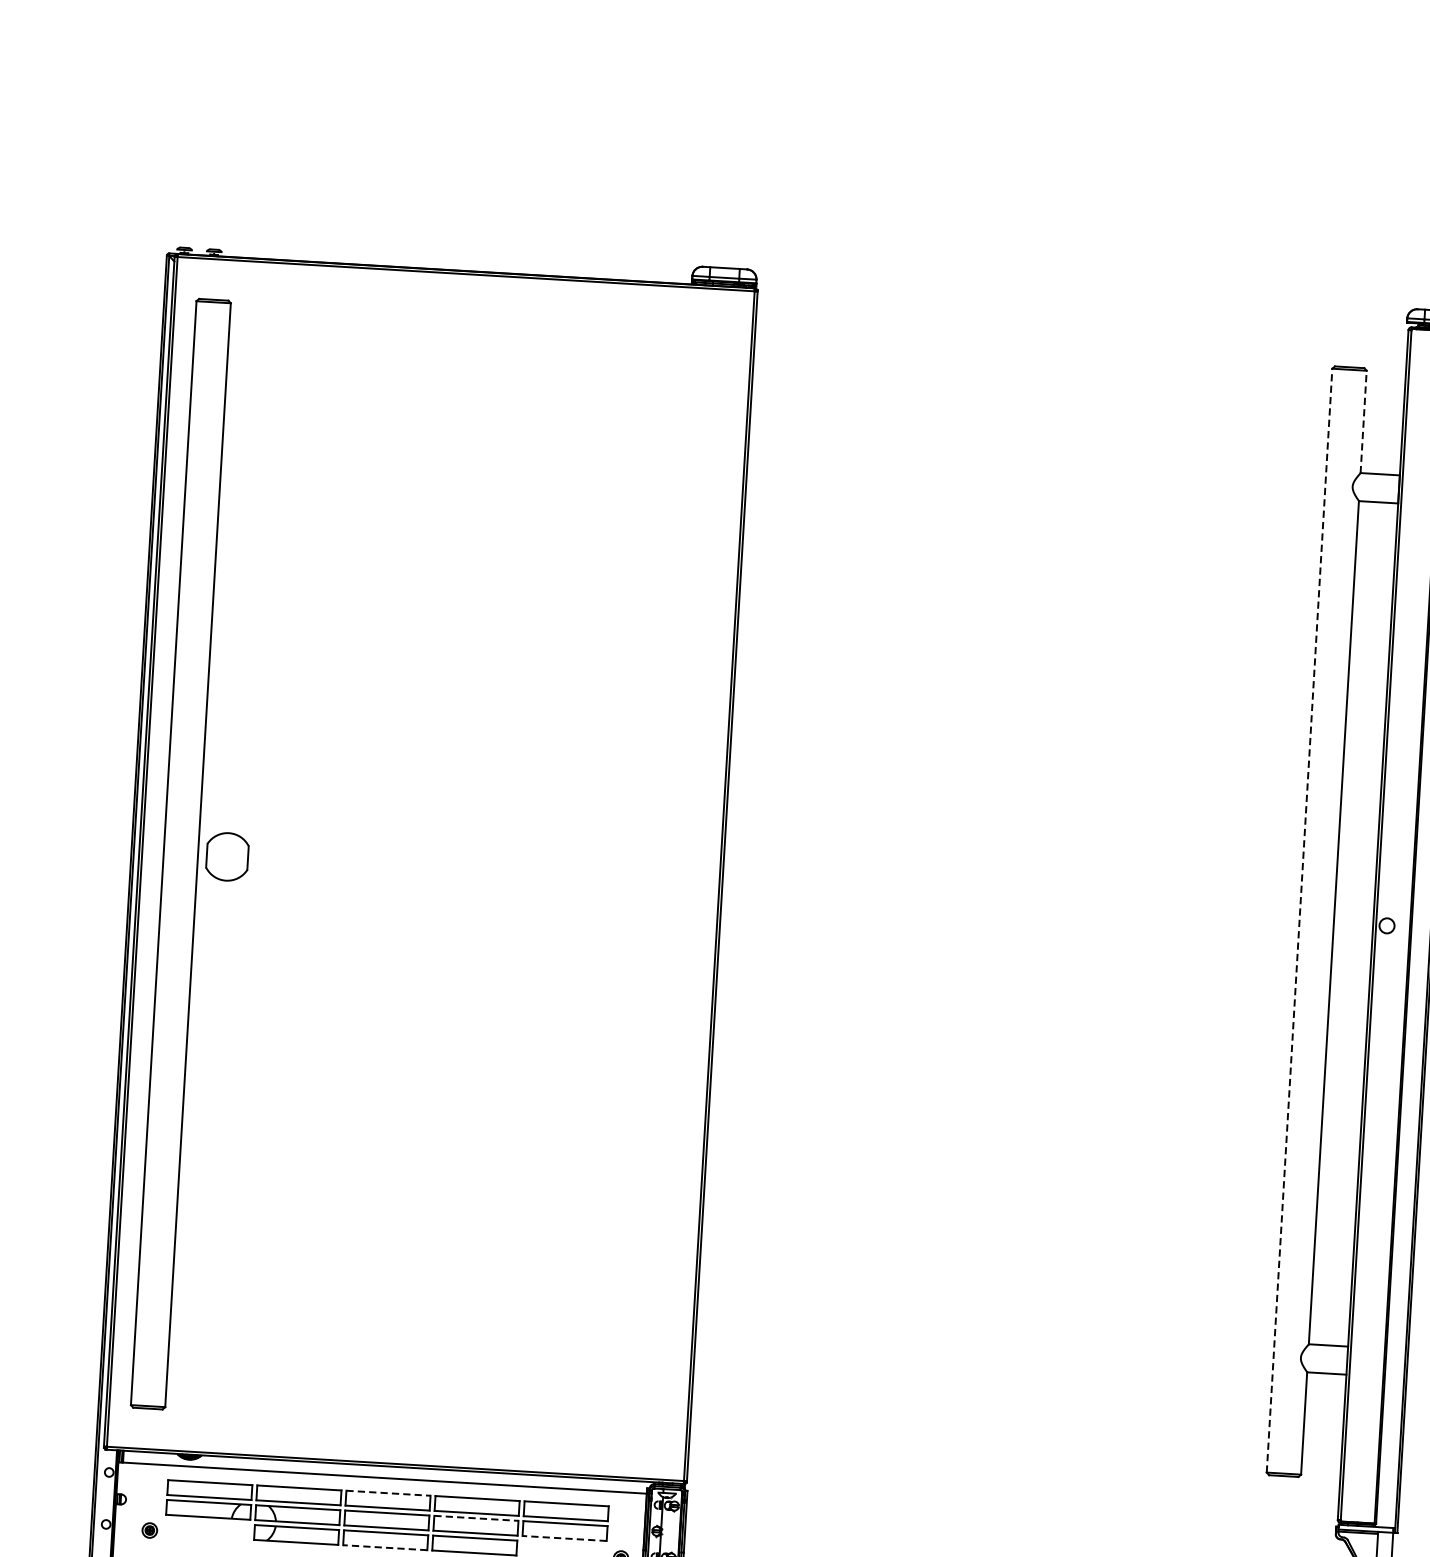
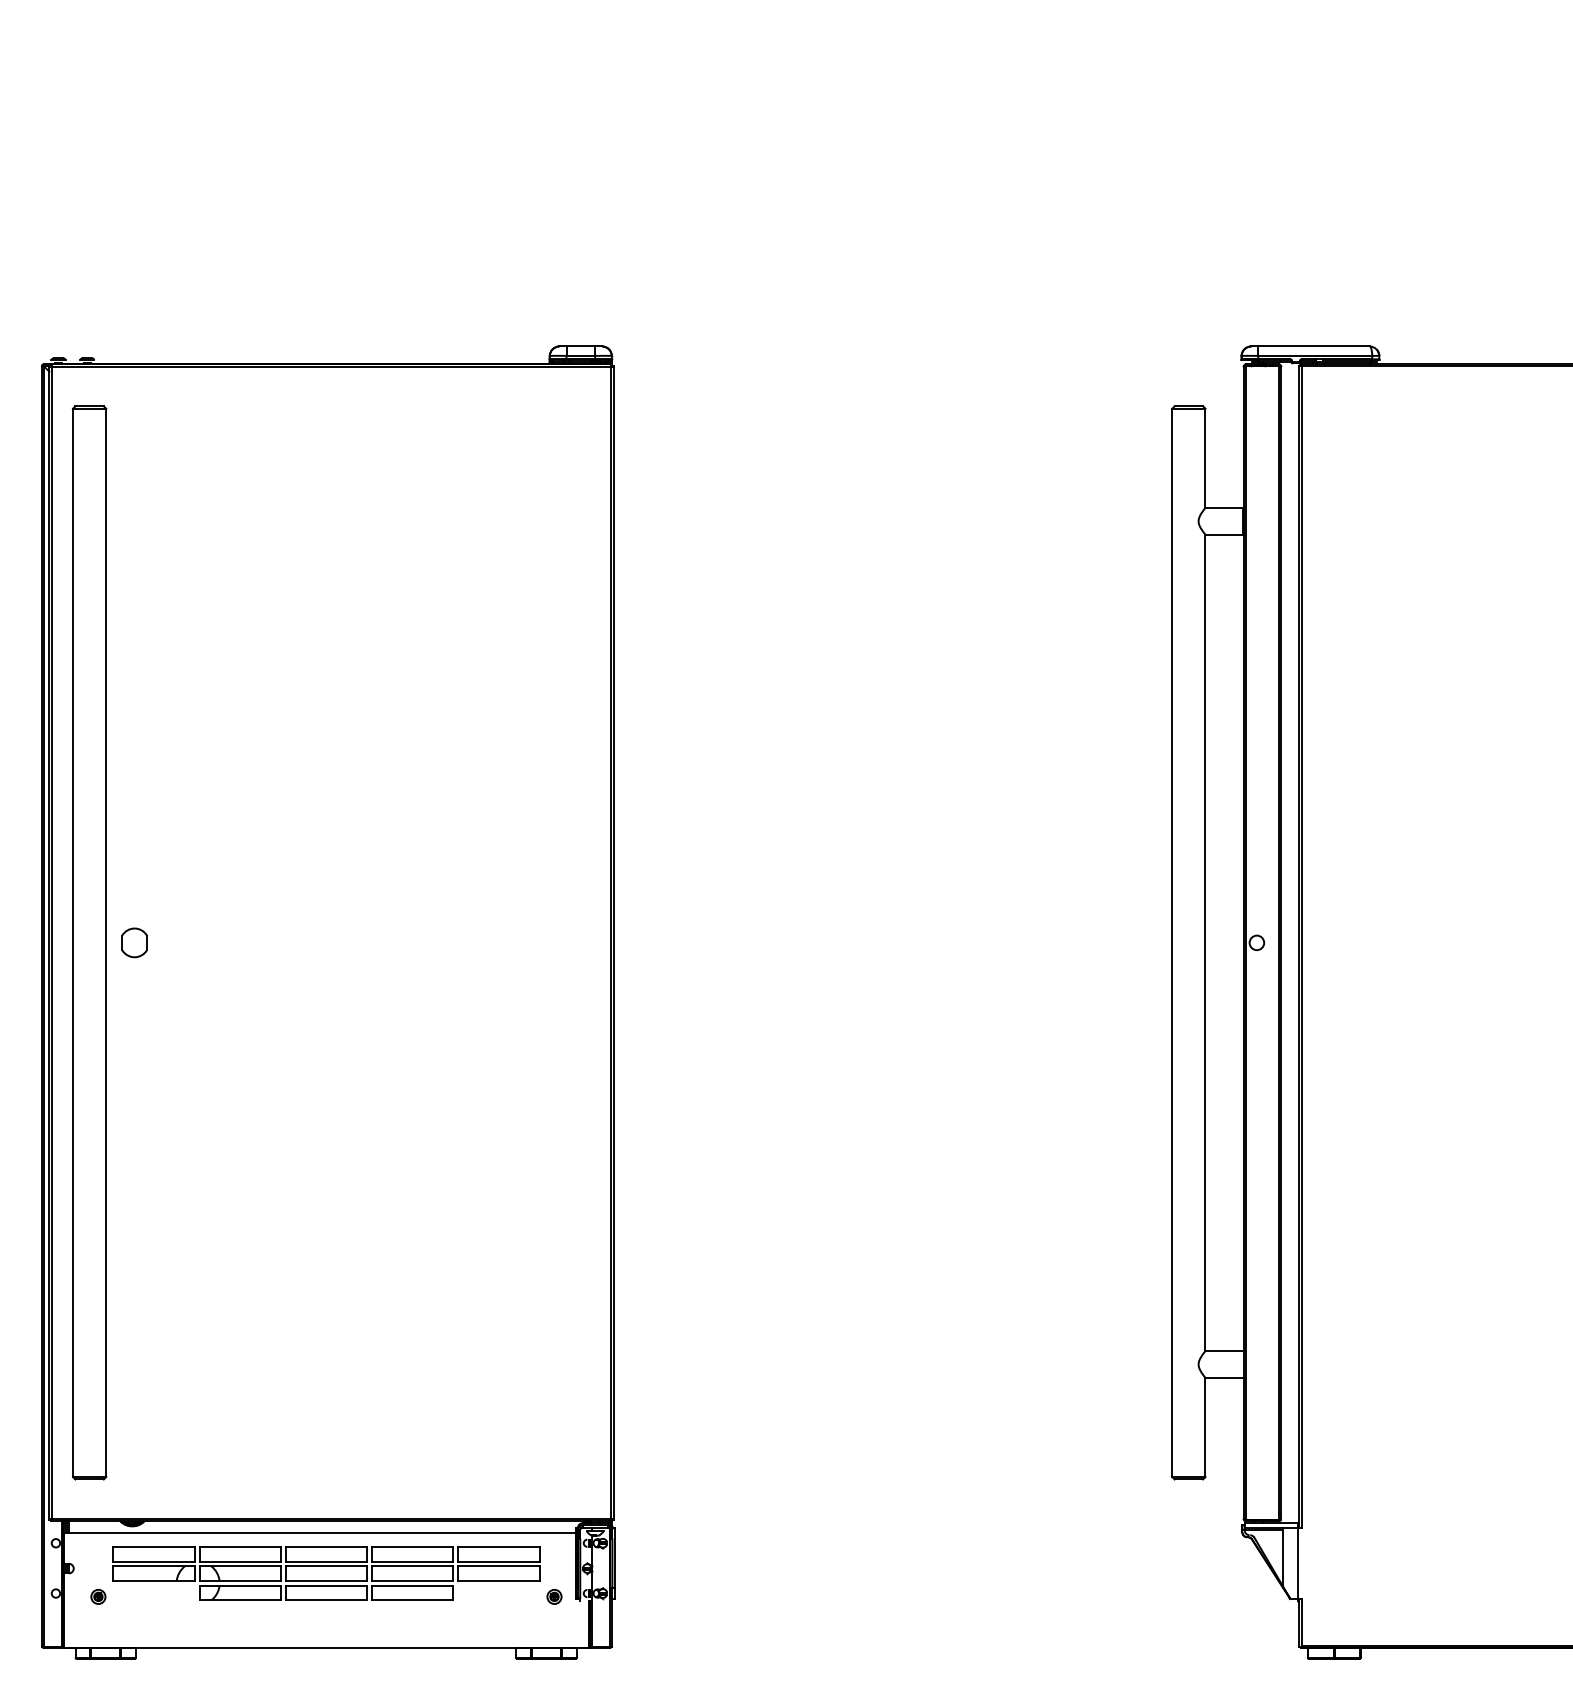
line: (1363, 422) -> (1205, 458), dashed -> solid
part: (227, 856) -> (134, 942), size x0.62
line: (1299, 920) -> (1172, 942), dashed -> solid
line: (388, 1493) -> (326, 1547), dashed -> solid
line: (476, 1518) -> (412, 1566), dashed -> solid
line: (564, 1538) -> (498, 1580), dashed -> solid
line: (385, 1547) -> (326, 1599), dashed -> solid

